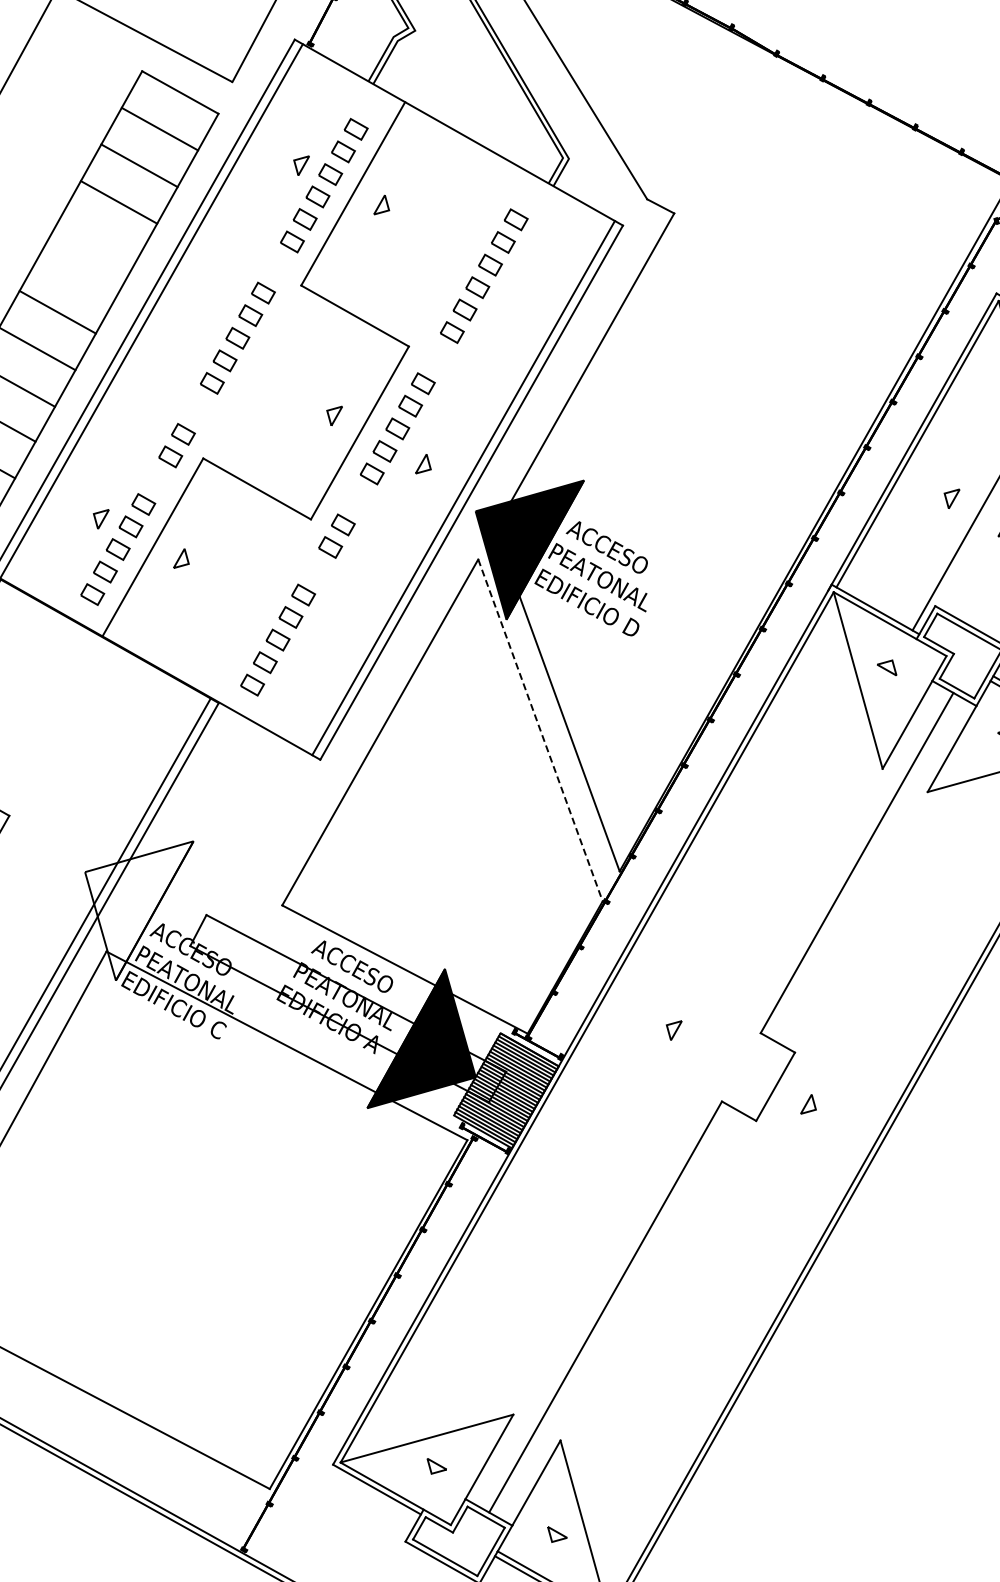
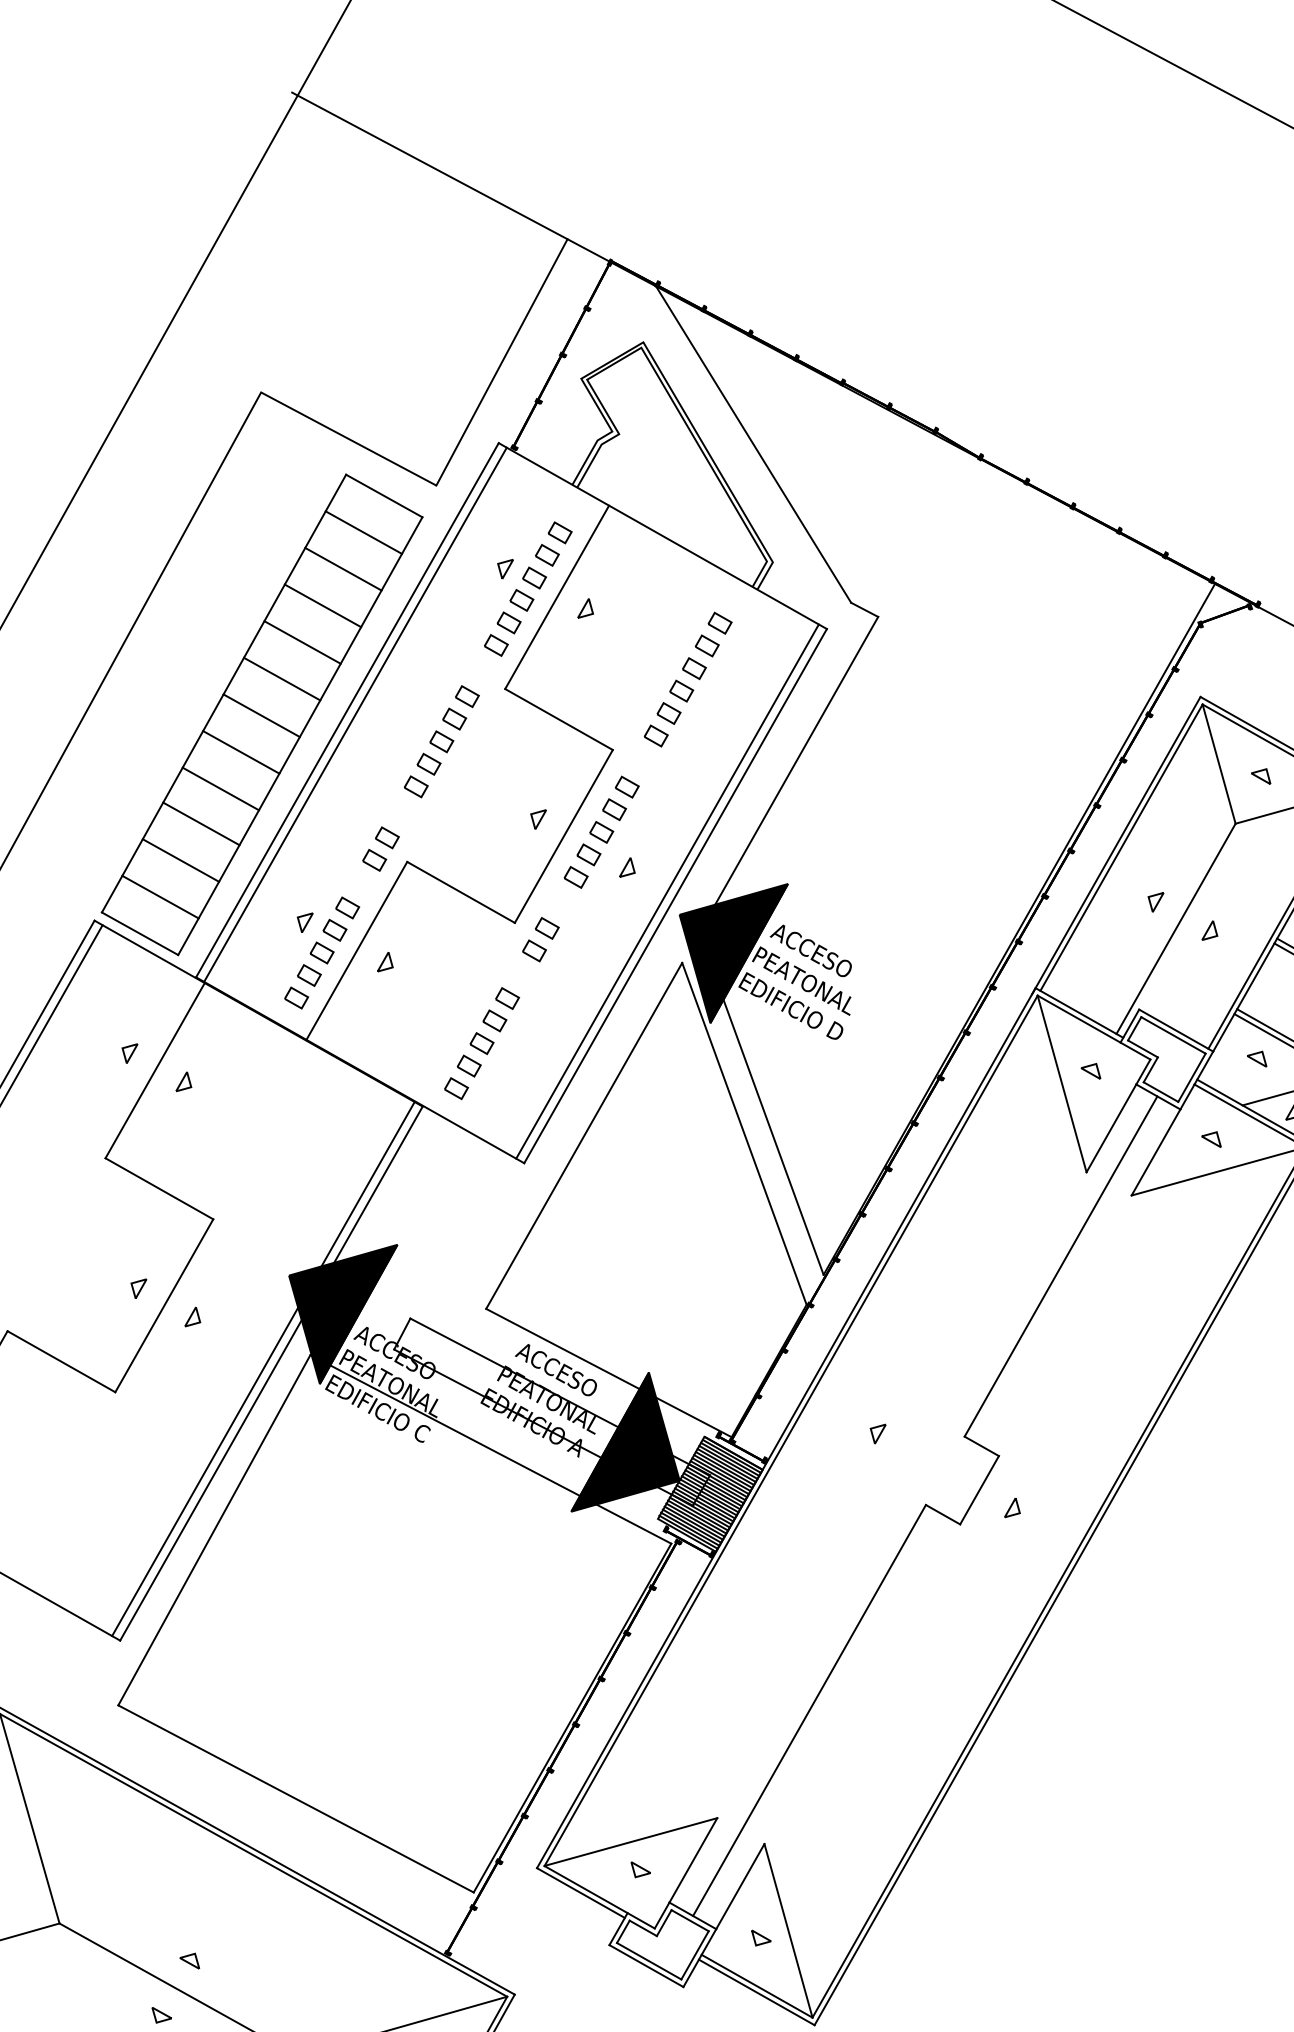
line: (98, 239) -> (302, 642), added
line: (77, 275) -> (281, 678), added
line: (540, 730) -> (744, 1133), dashed -> solid
fill: (139, 911) -> (343, 1314), added

